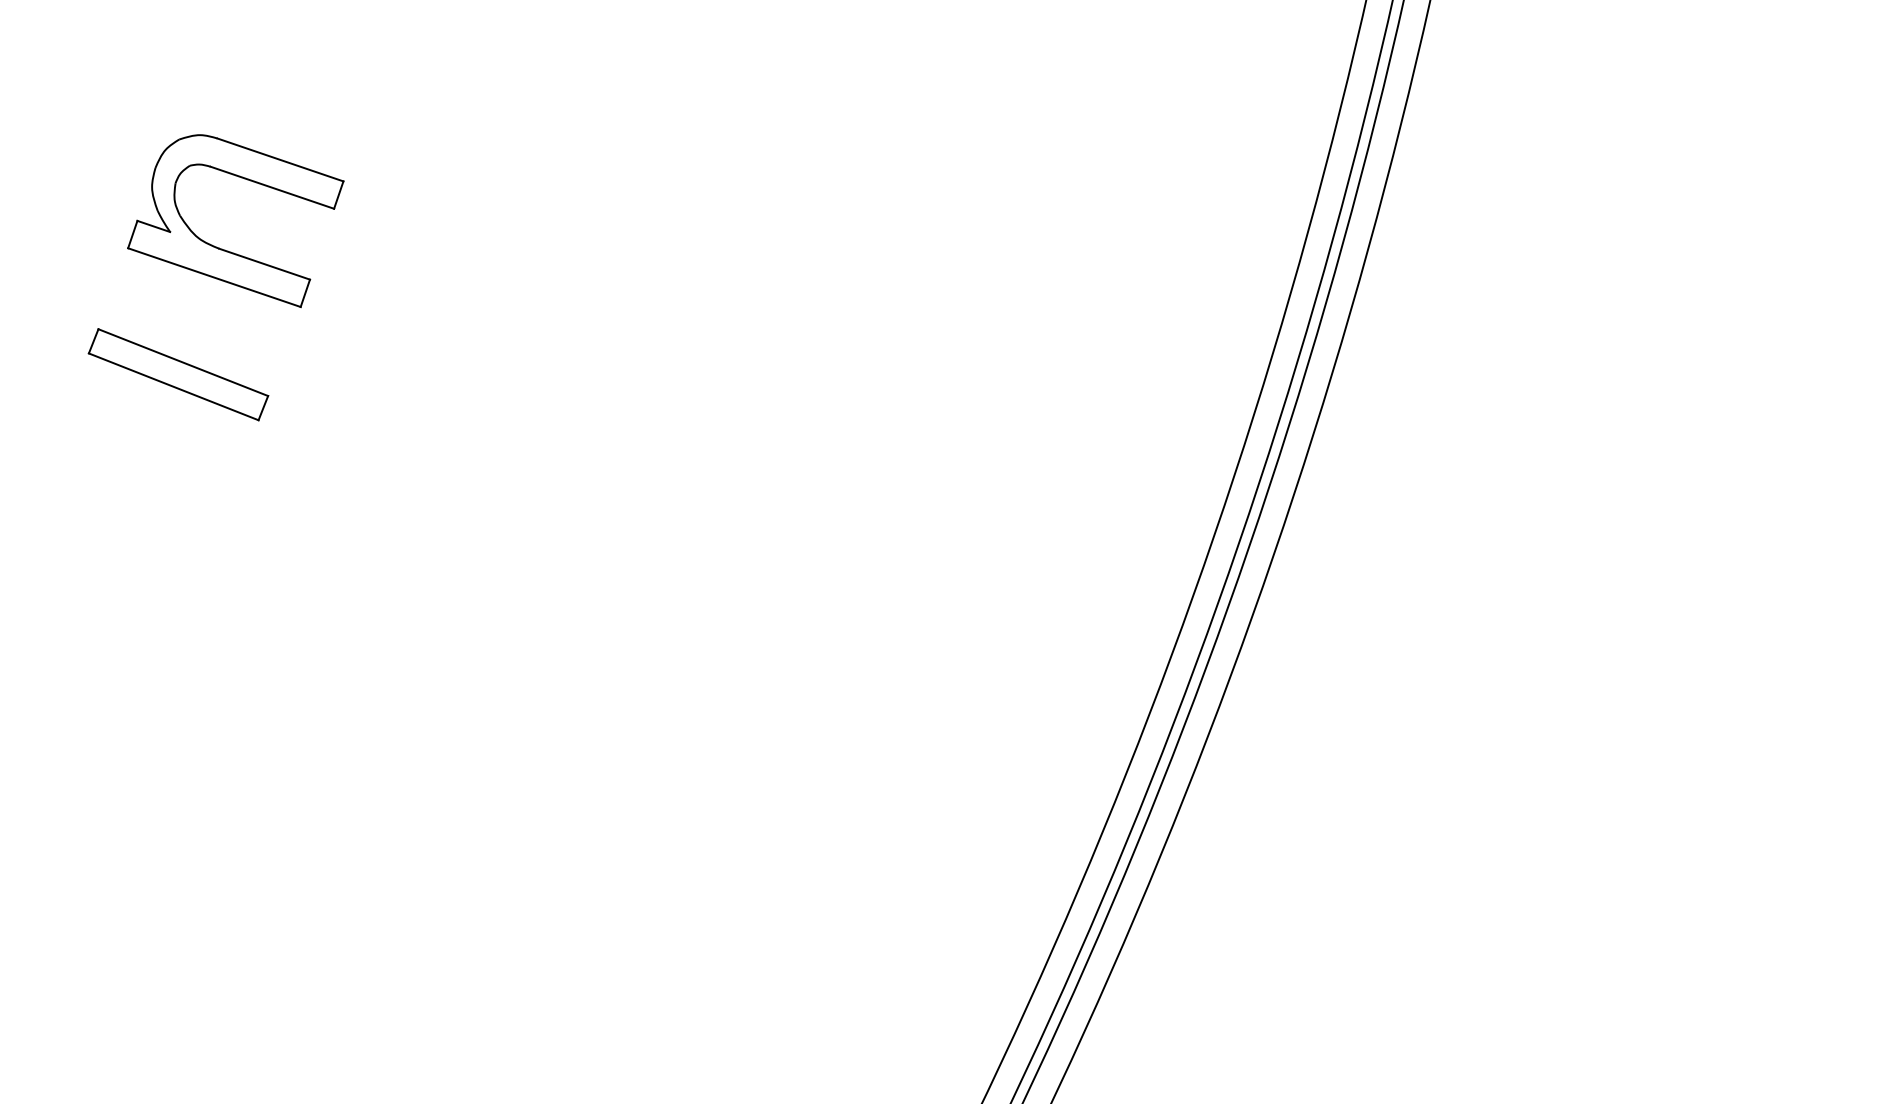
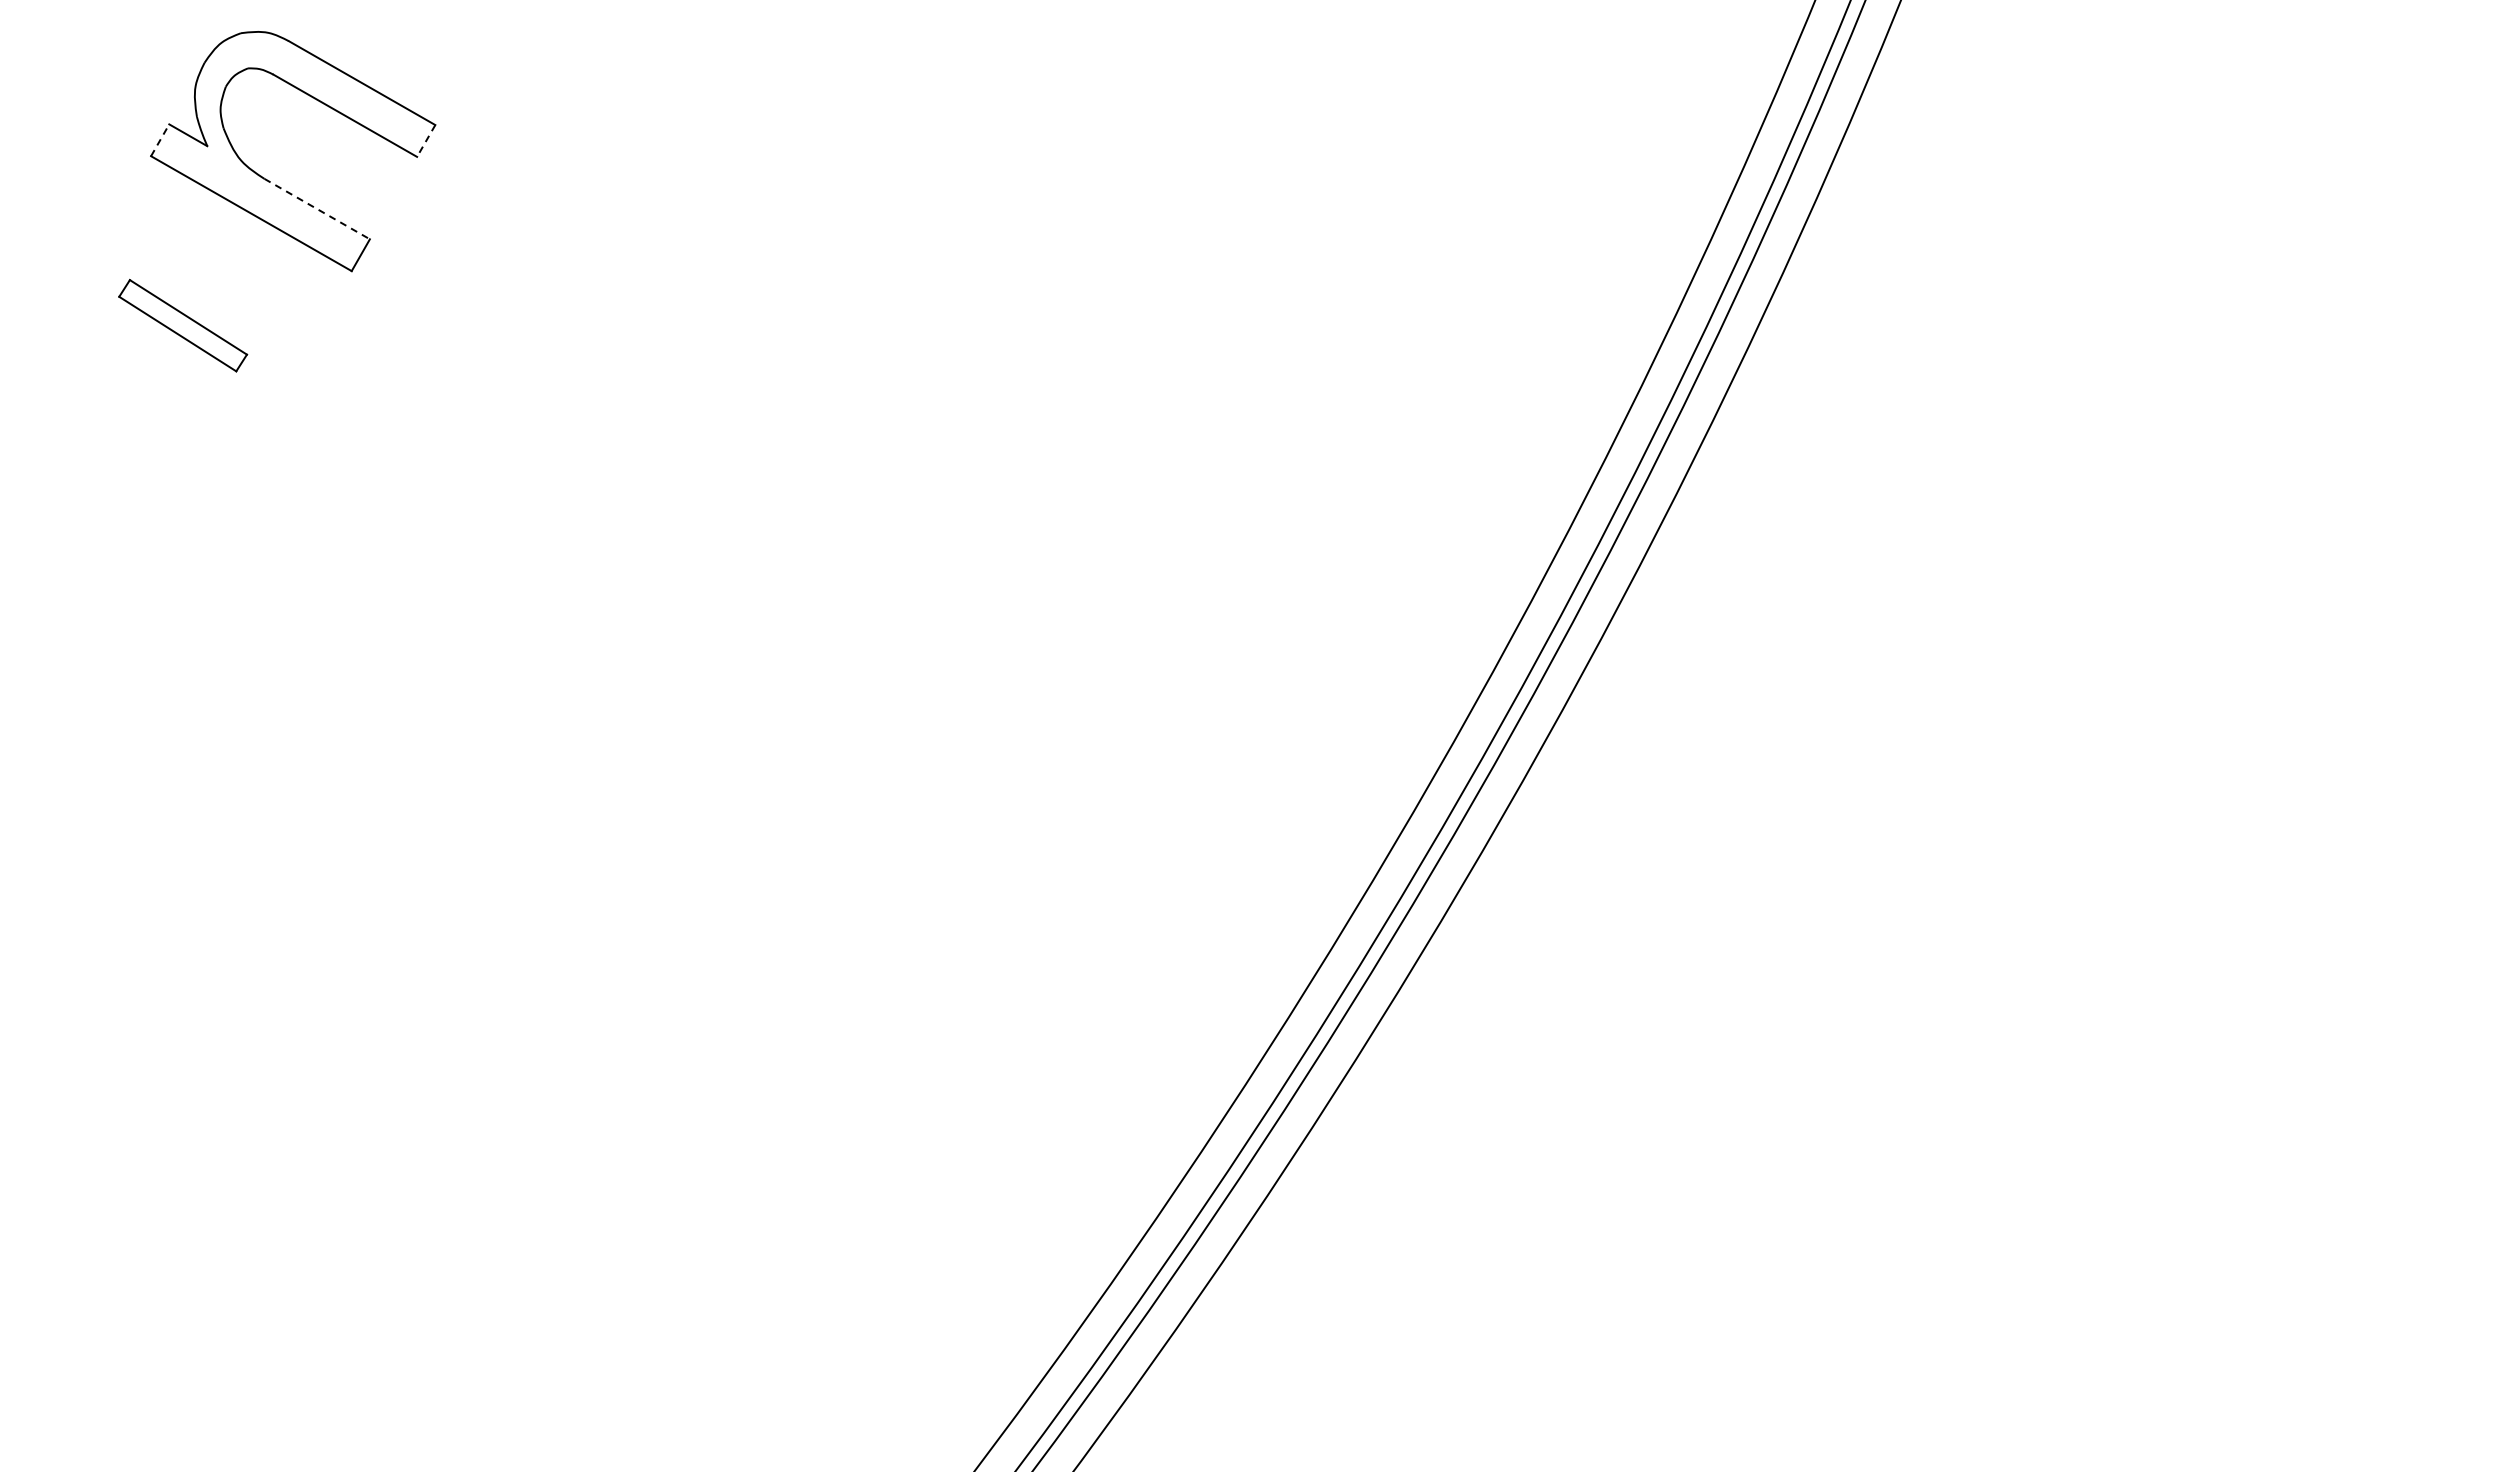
line: (338, 195) -> (425, 141), solid -> dashed
line: (132, 233) -> (160, 139), solid -> dashed
line: (264, 264) -> (317, 209), solid -> dashed
part: (177, 374) -> (182, 325), size x0.6

